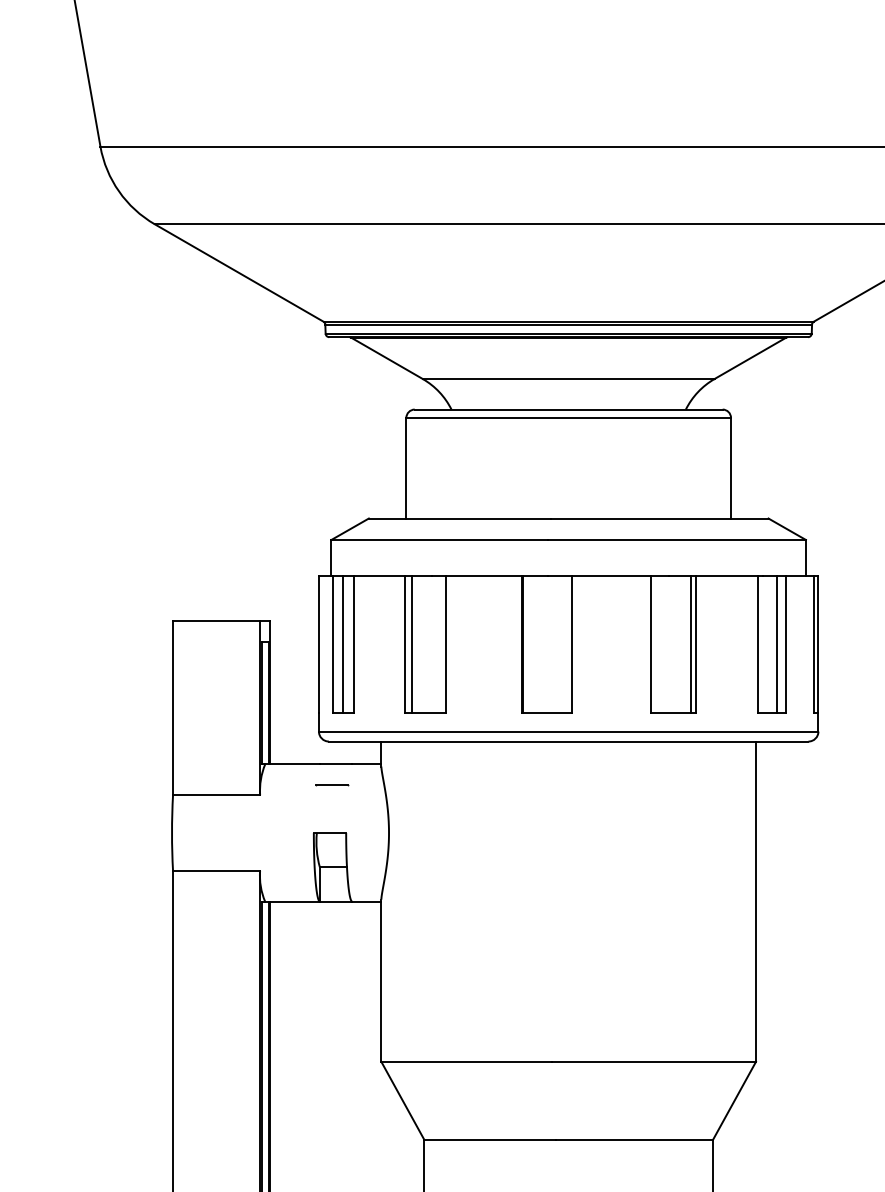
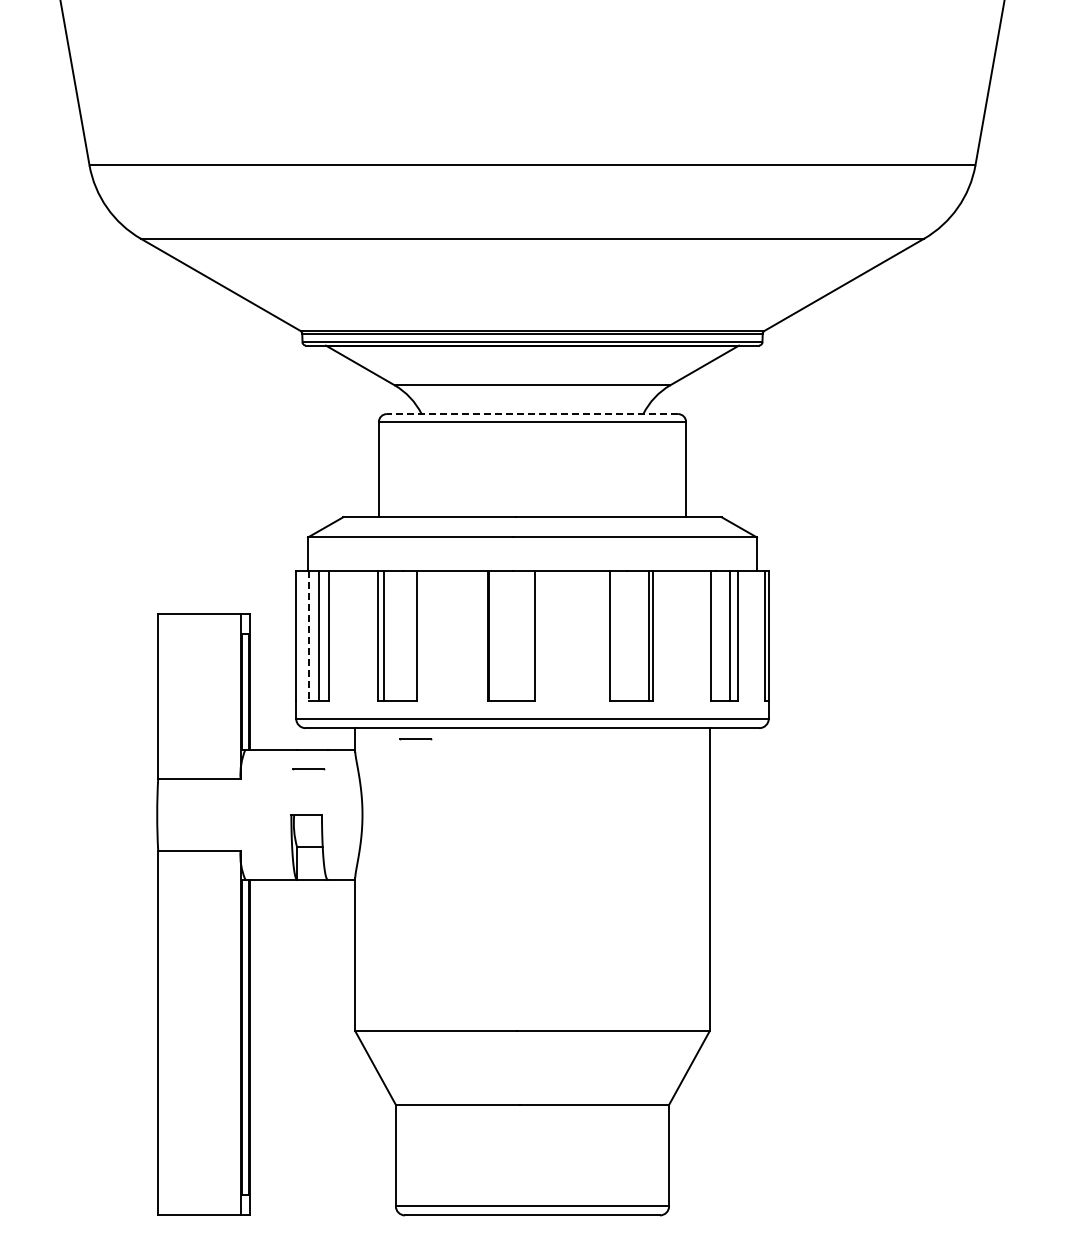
line: (568, 410) -> (532, 414), solid -> dashed
line: (332, 644) -> (309, 636), solid -> dashed
line: (445, 753) -> (415, 739), added

